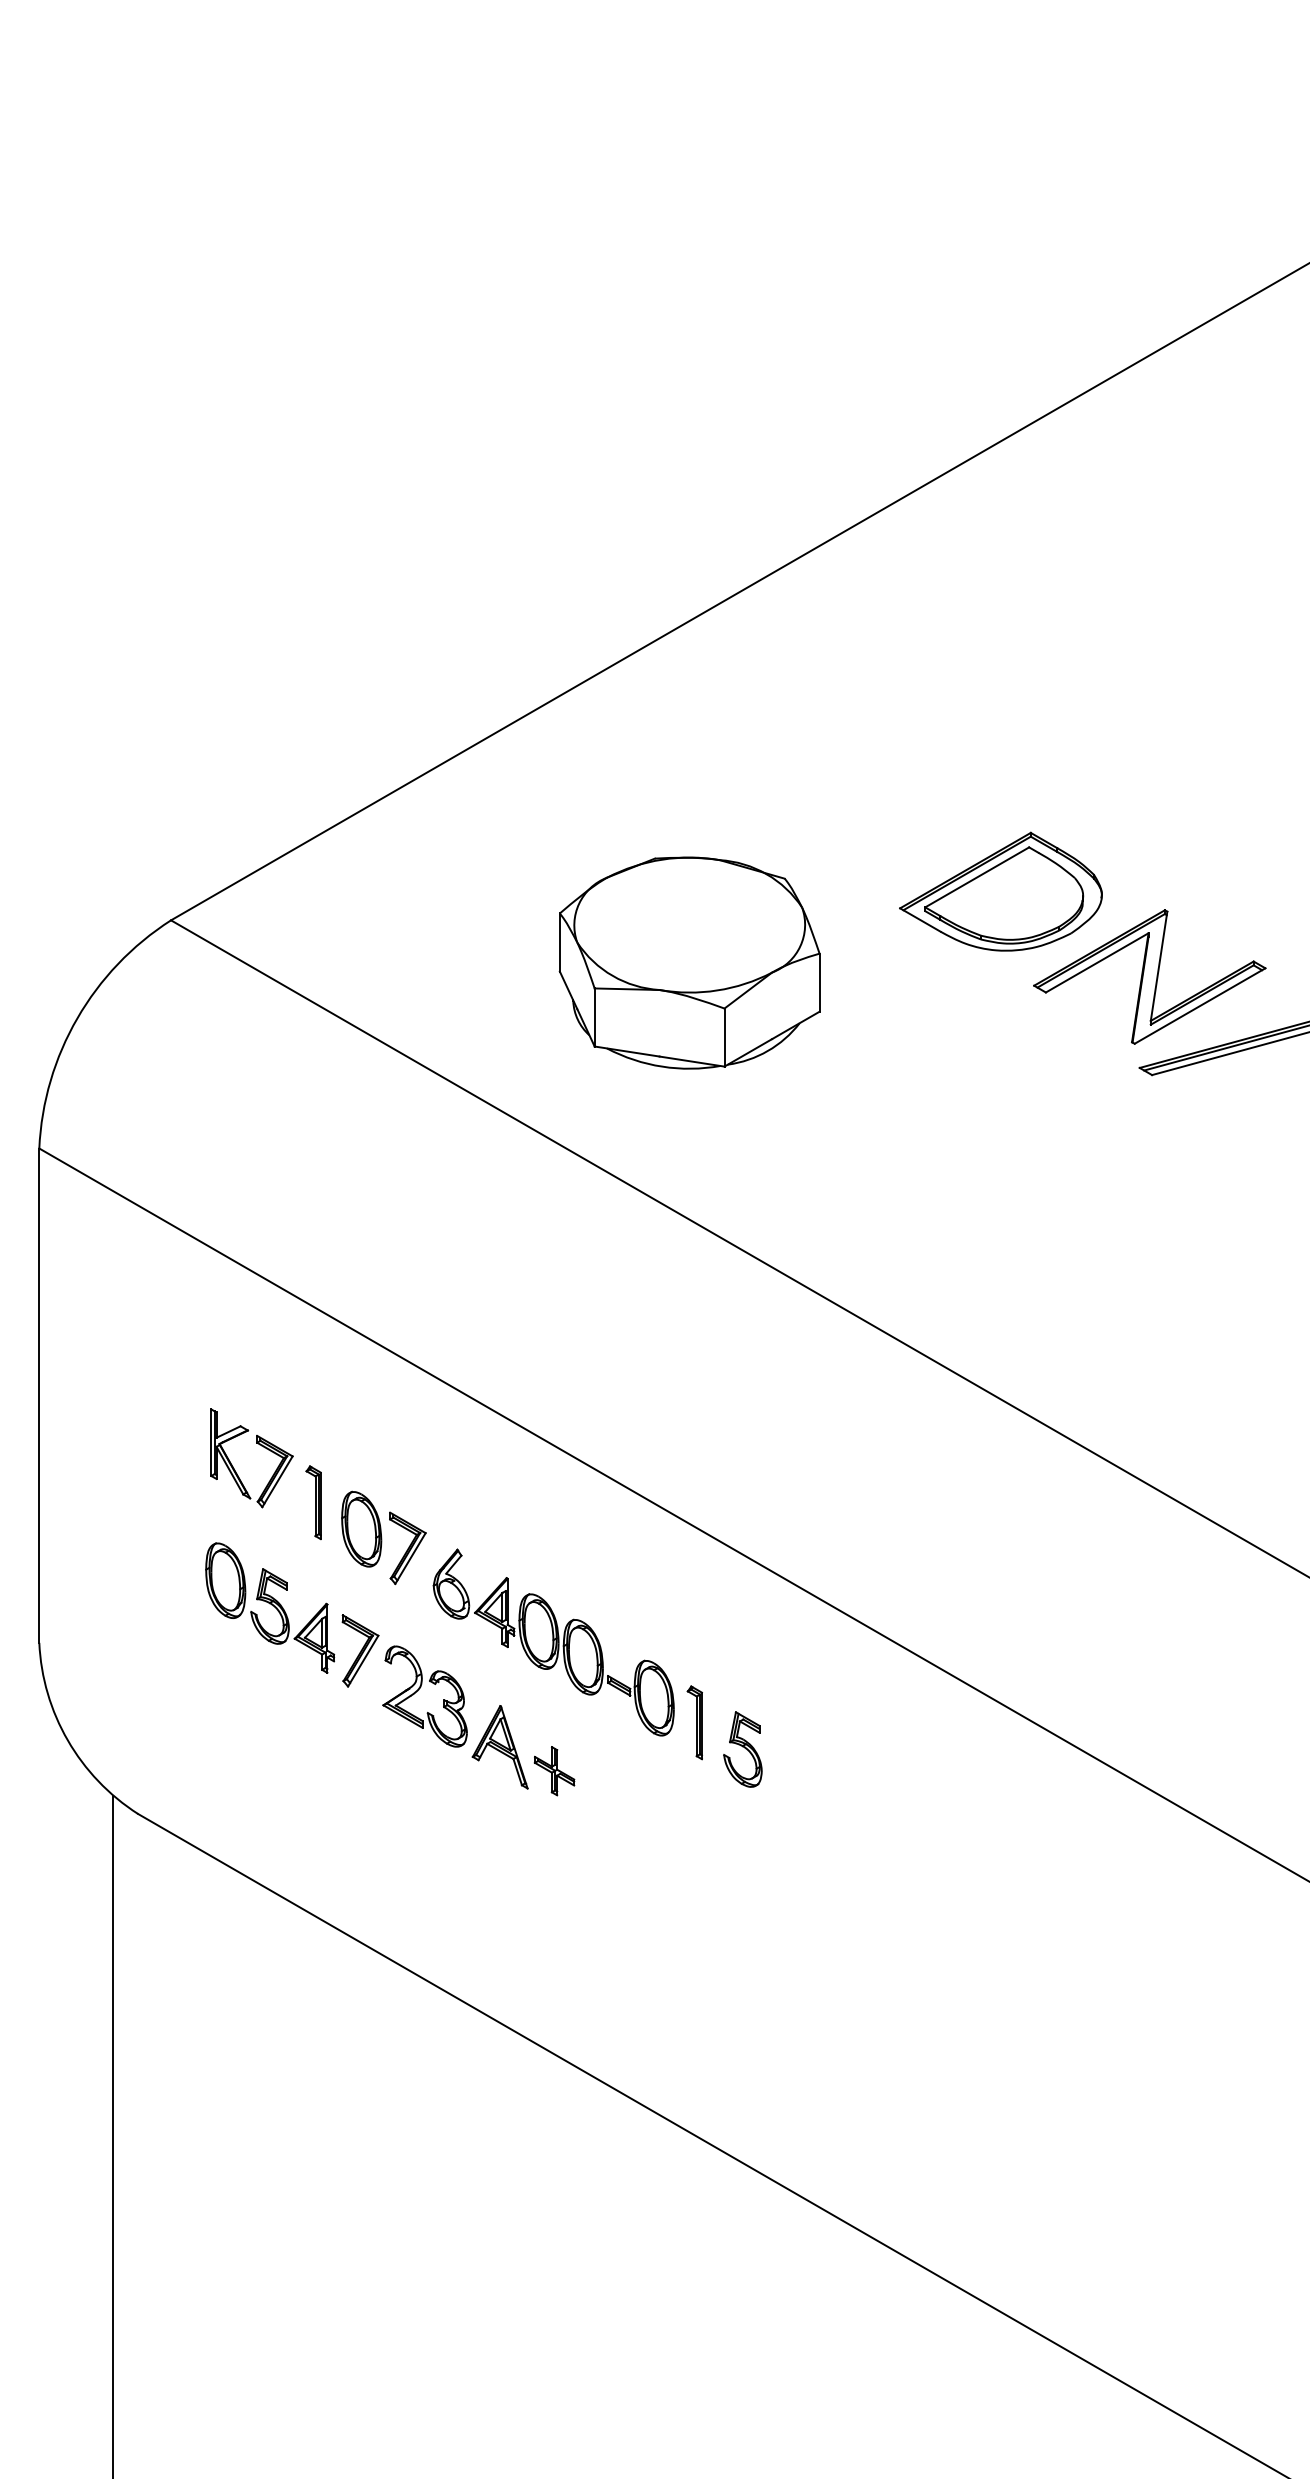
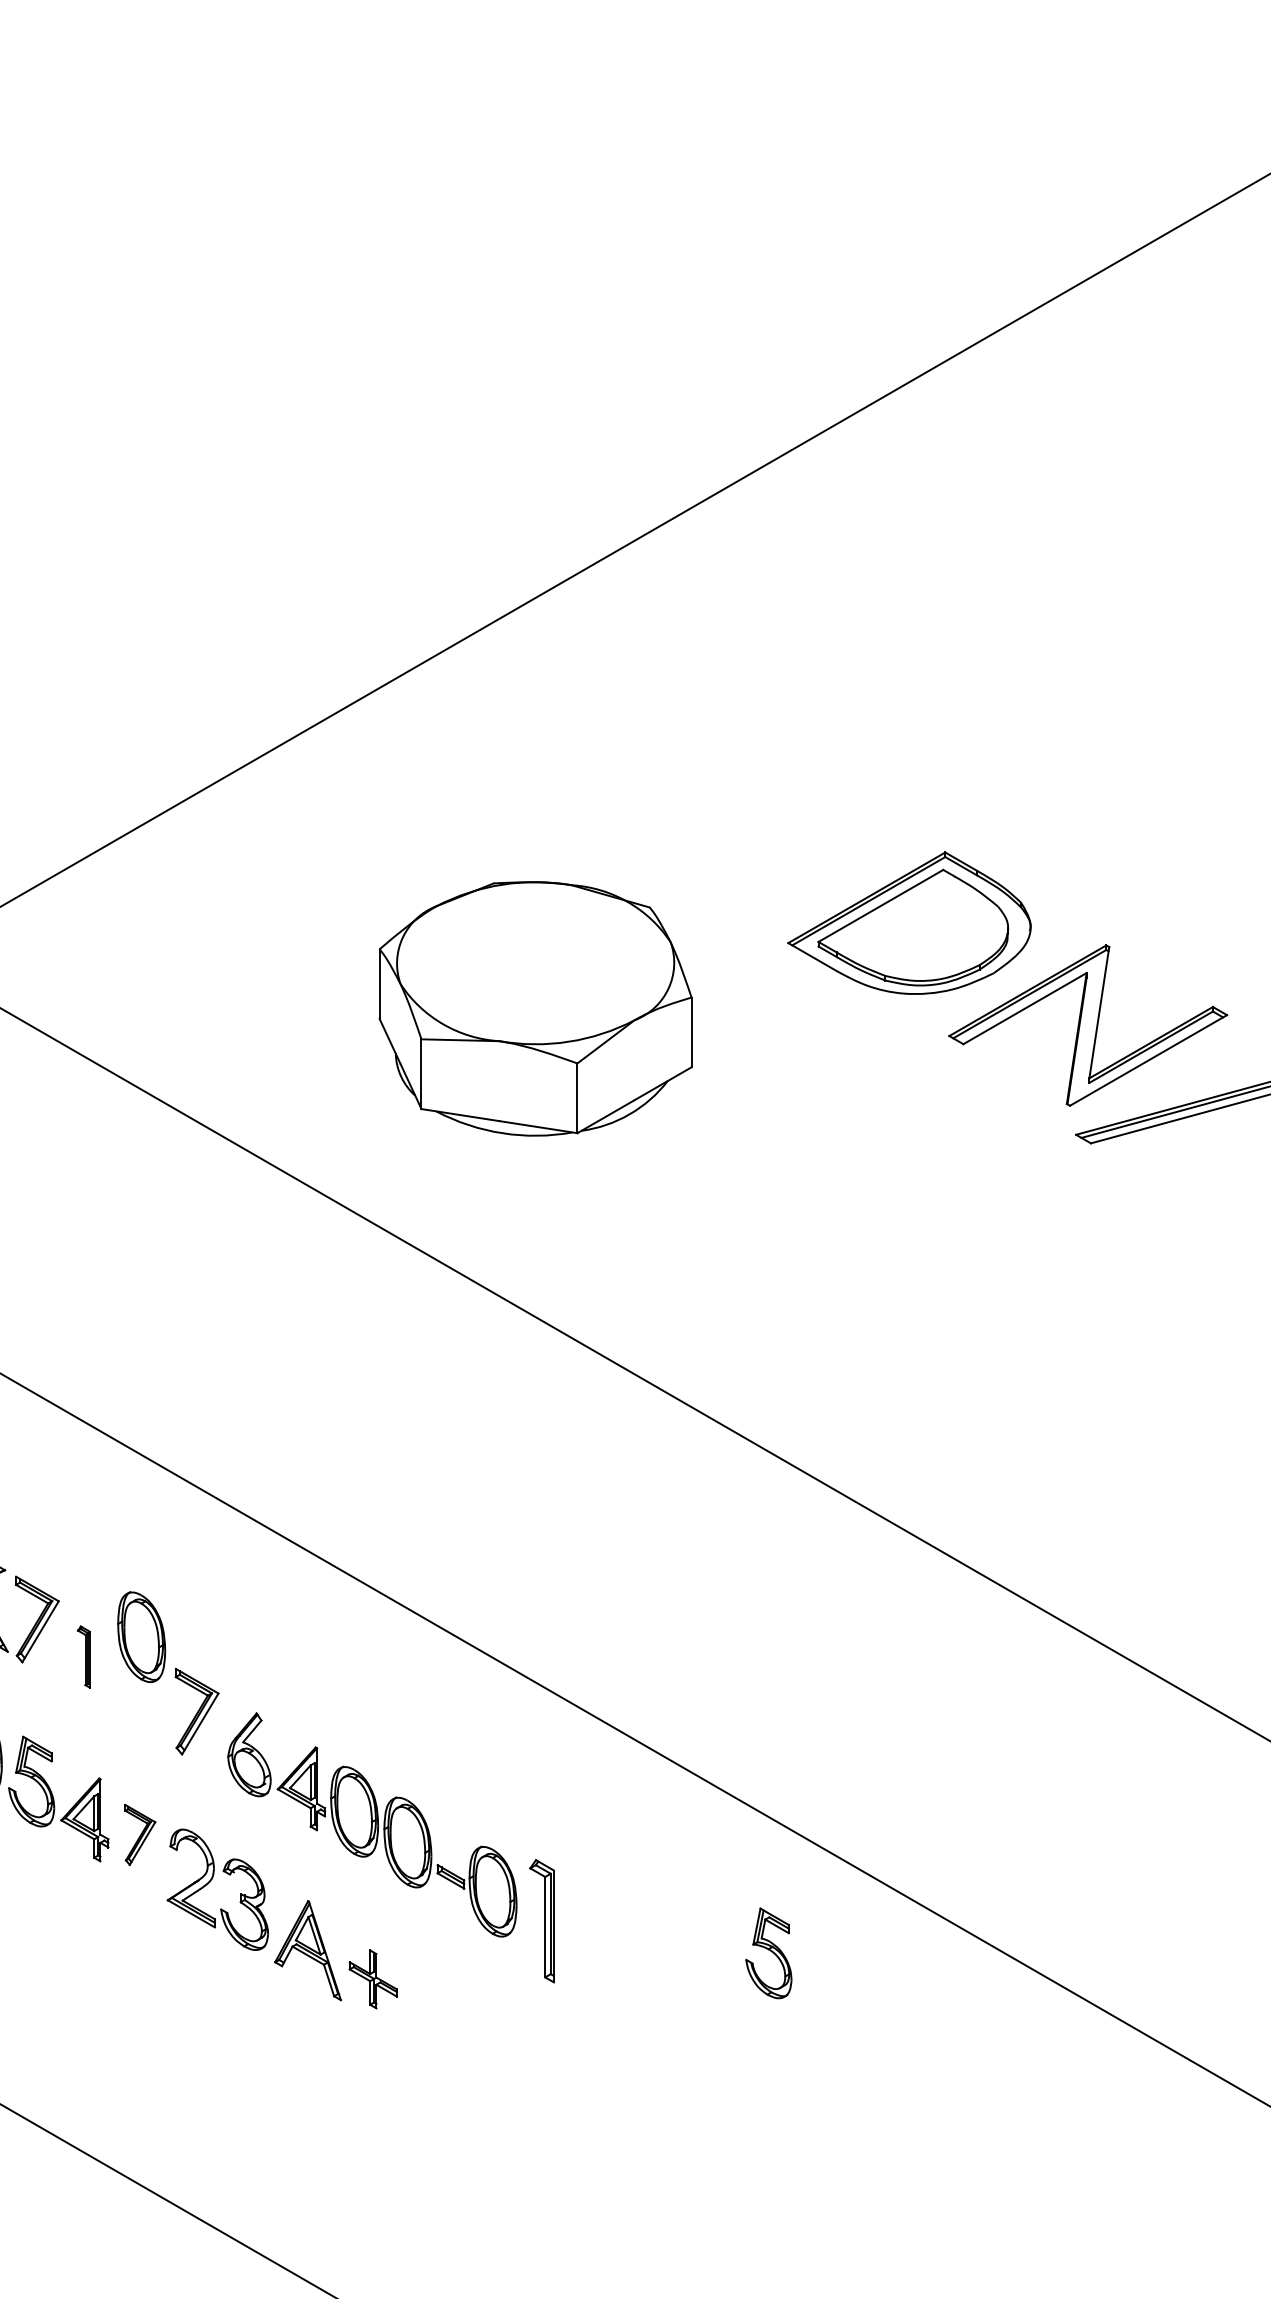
part: (313, 1502) -> (83, 1656), size x0.7
part: (361, 1528) -> (141, 1636), moved
part: (360, 1650) -> (140, 1834), size x0.7
part: (694, 1722) -> (541, 1920), size x1.4
part: (742, 1749) -> (768, 1953), moved

